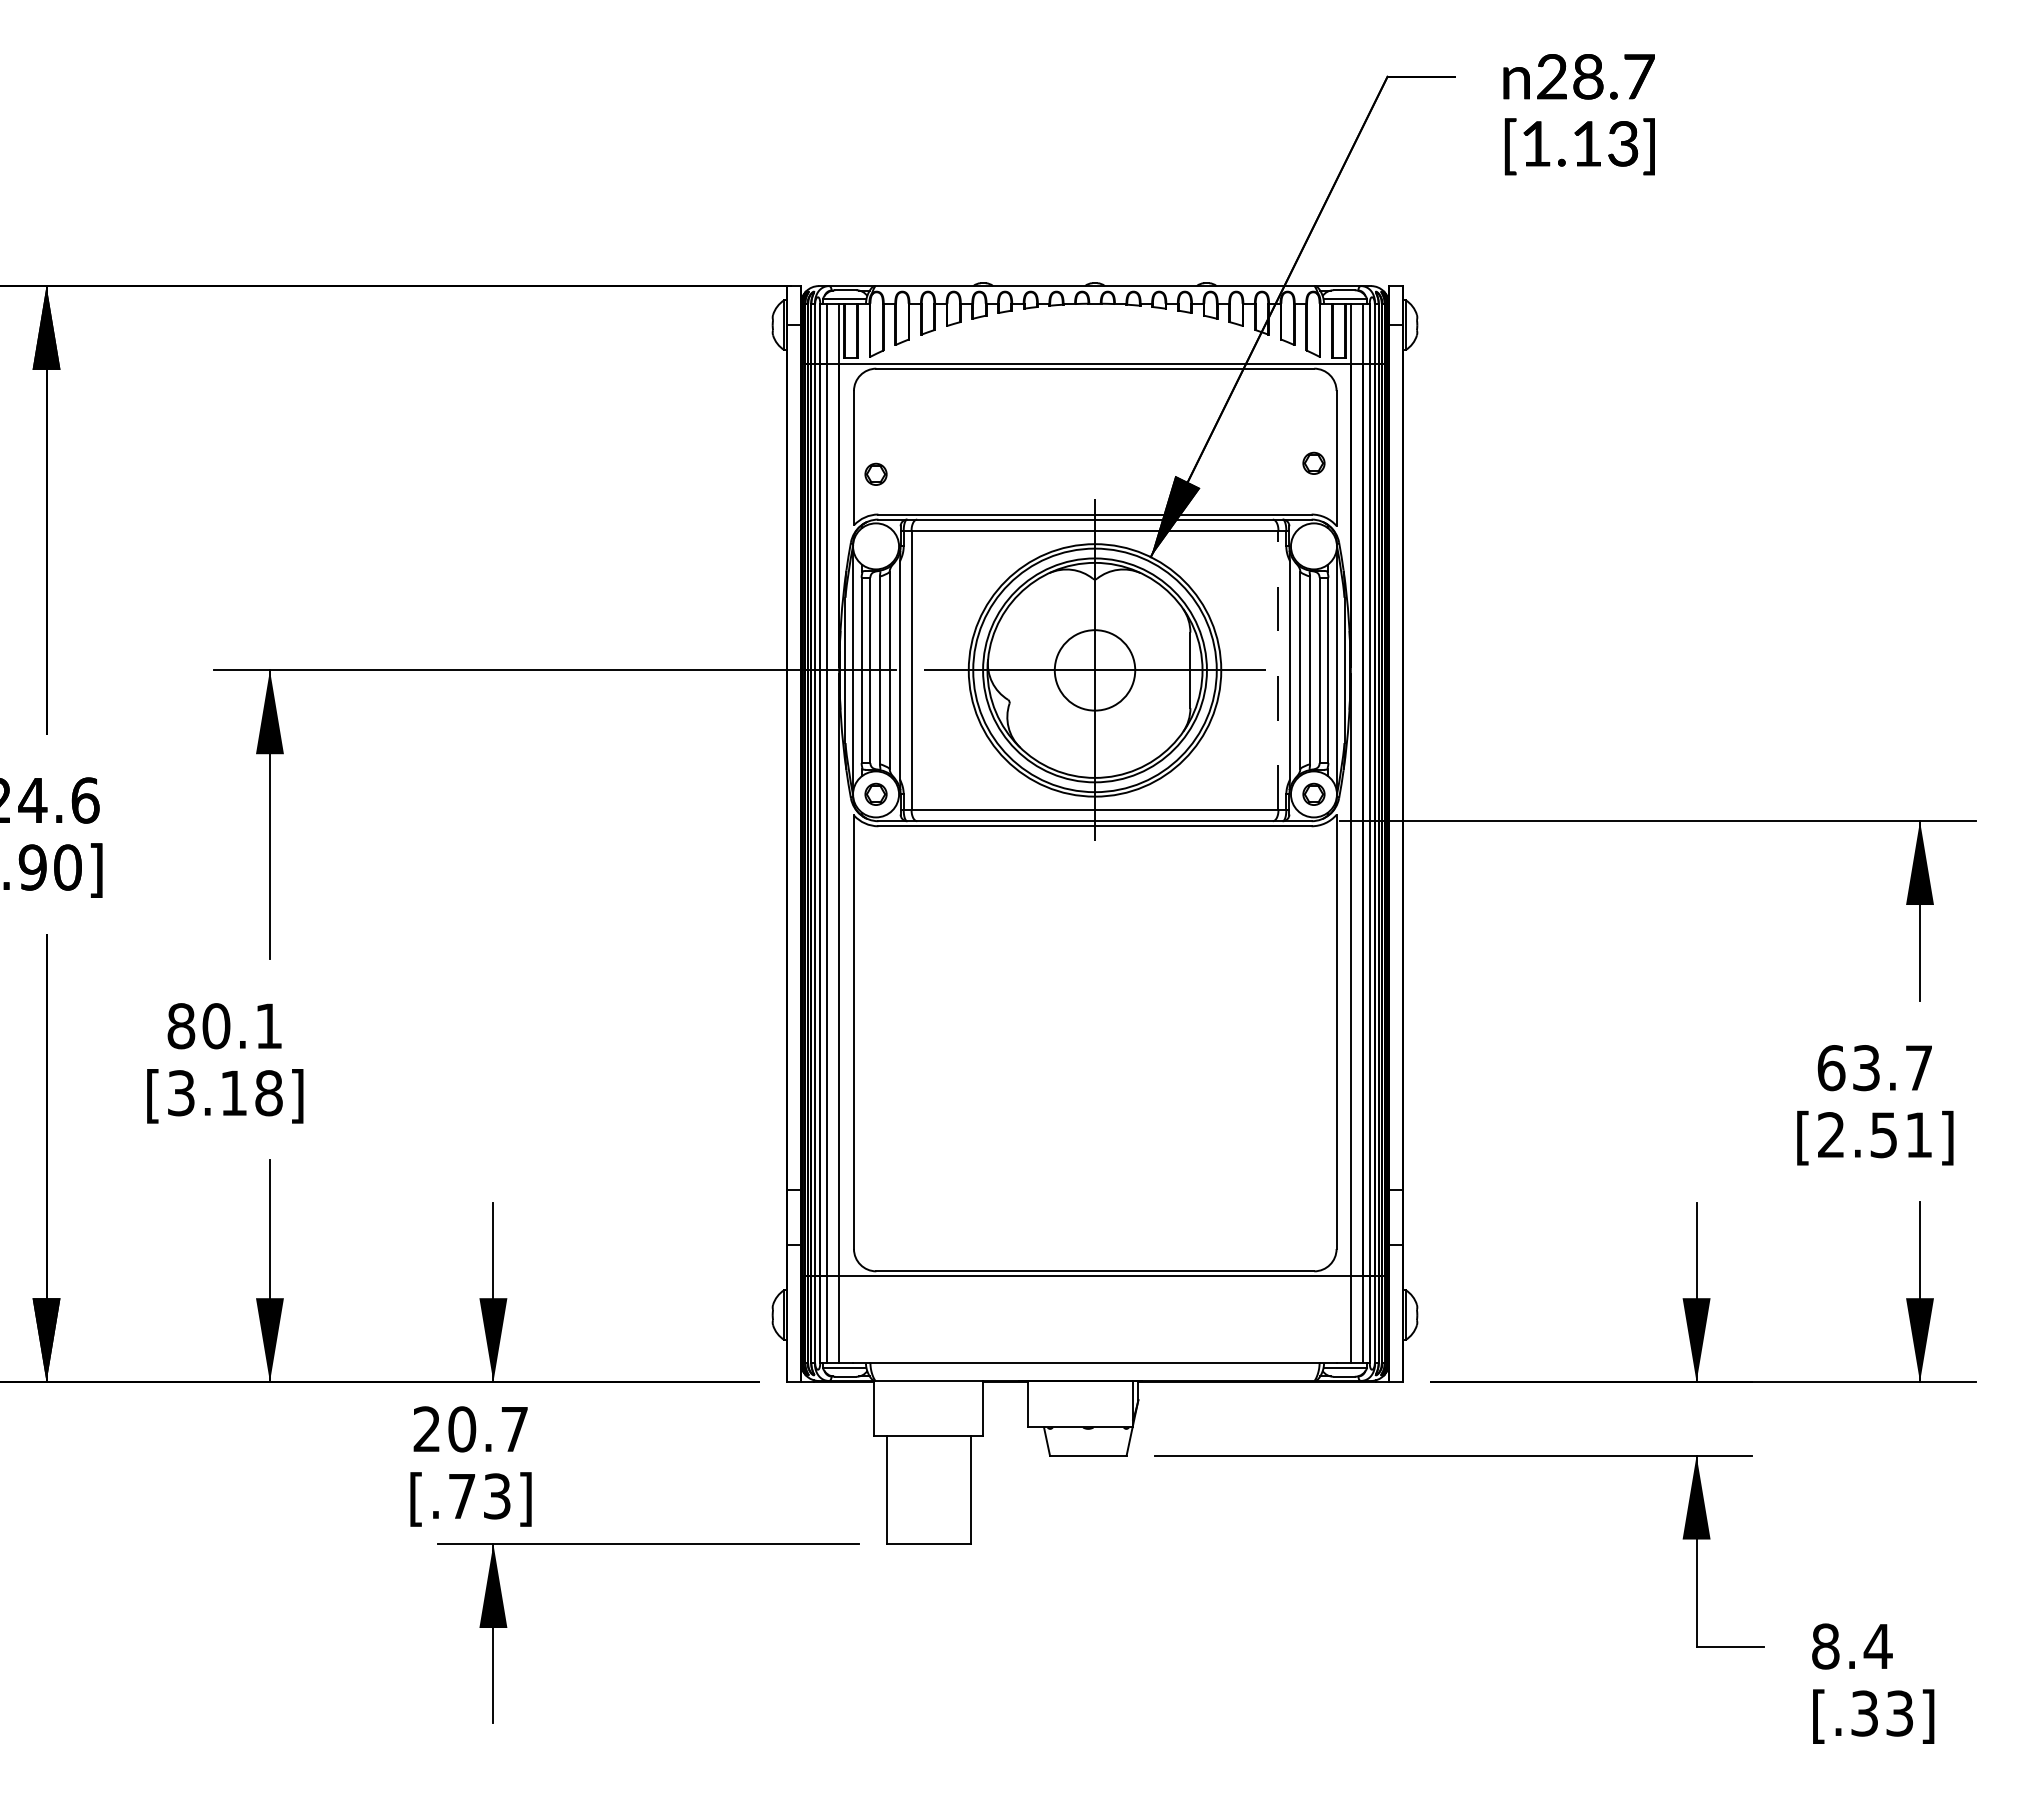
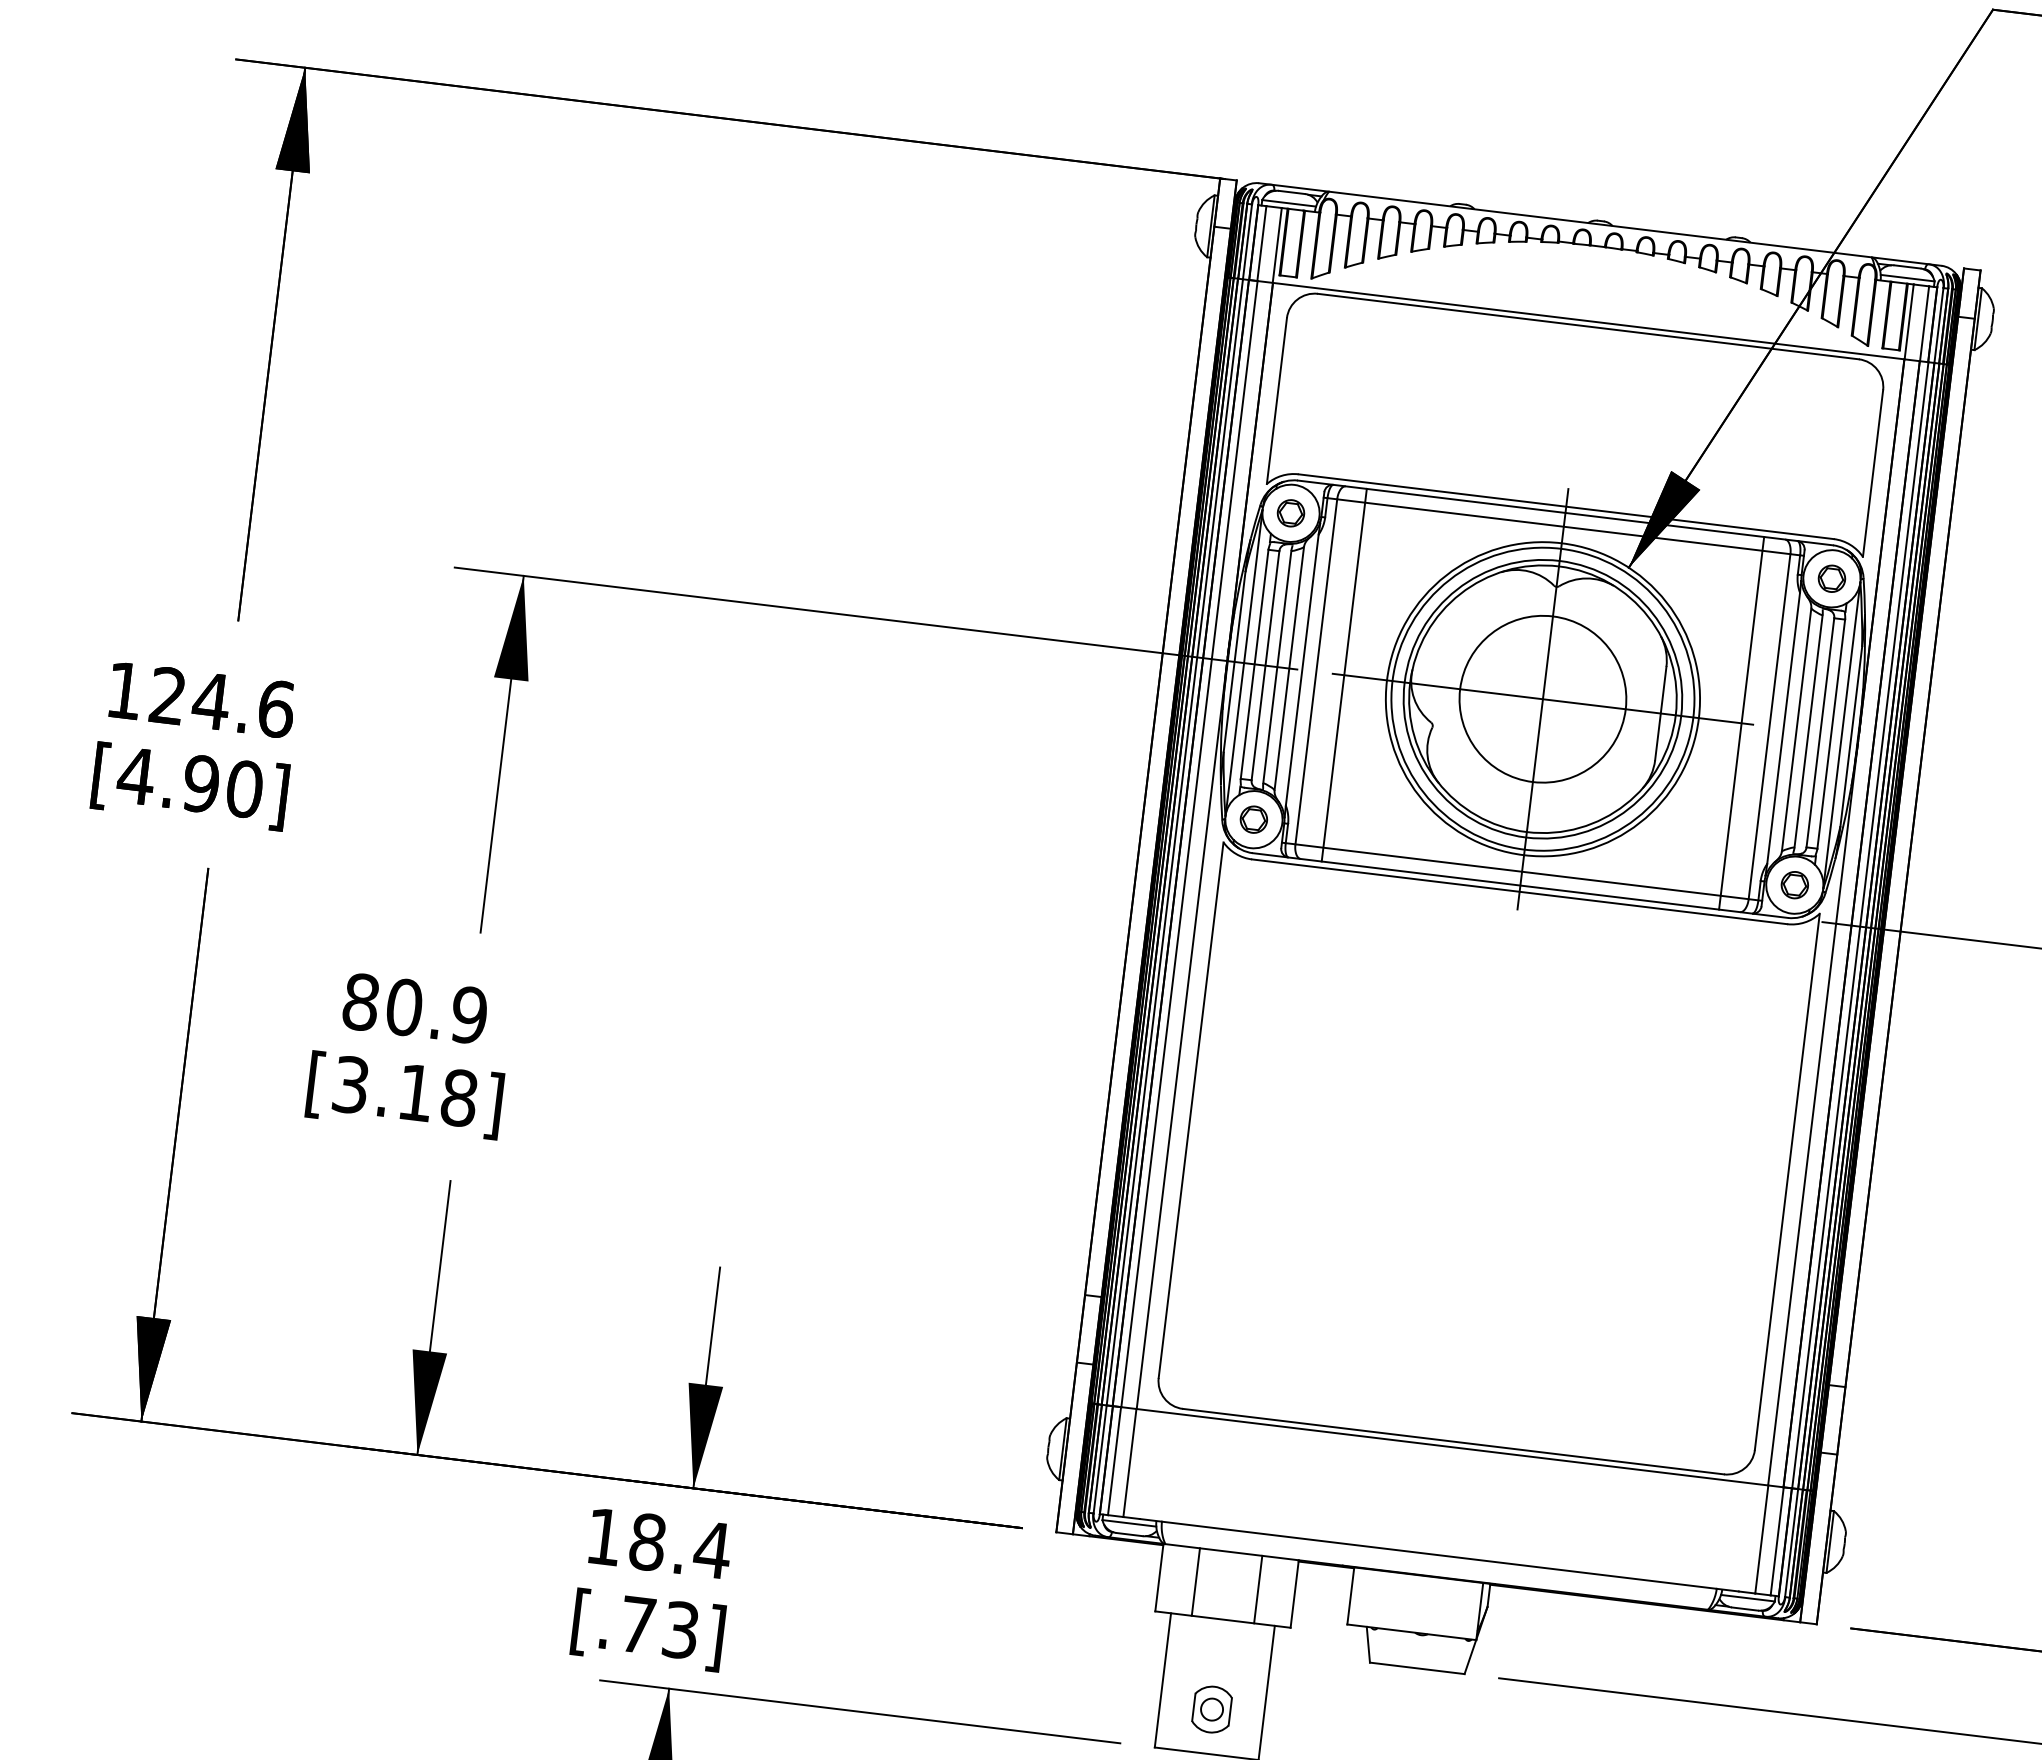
part: (1313, 462) -> (1831, 577), moved
part: (875, 473) -> (1290, 512), moved
line: (934, 670) -> (1344, 675), added
circle: (1094, 670) -> (1542, 699), size x1.67
line: (1255, 670) -> (1741, 723), added
line: (1278, 670) -> (1769, 726), dashed -> solid
text: (268, 1026) -> (468, 1015), 80.1 -> 80.9
line: (903, 1407) -> (1196, 1581), added
line: (953, 1407) -> (1257, 1588), added
text: (471, 1429) -> (659, 1543), 20.7 -> 18.4
part: (928, 1508) -> (1211, 1709), added

